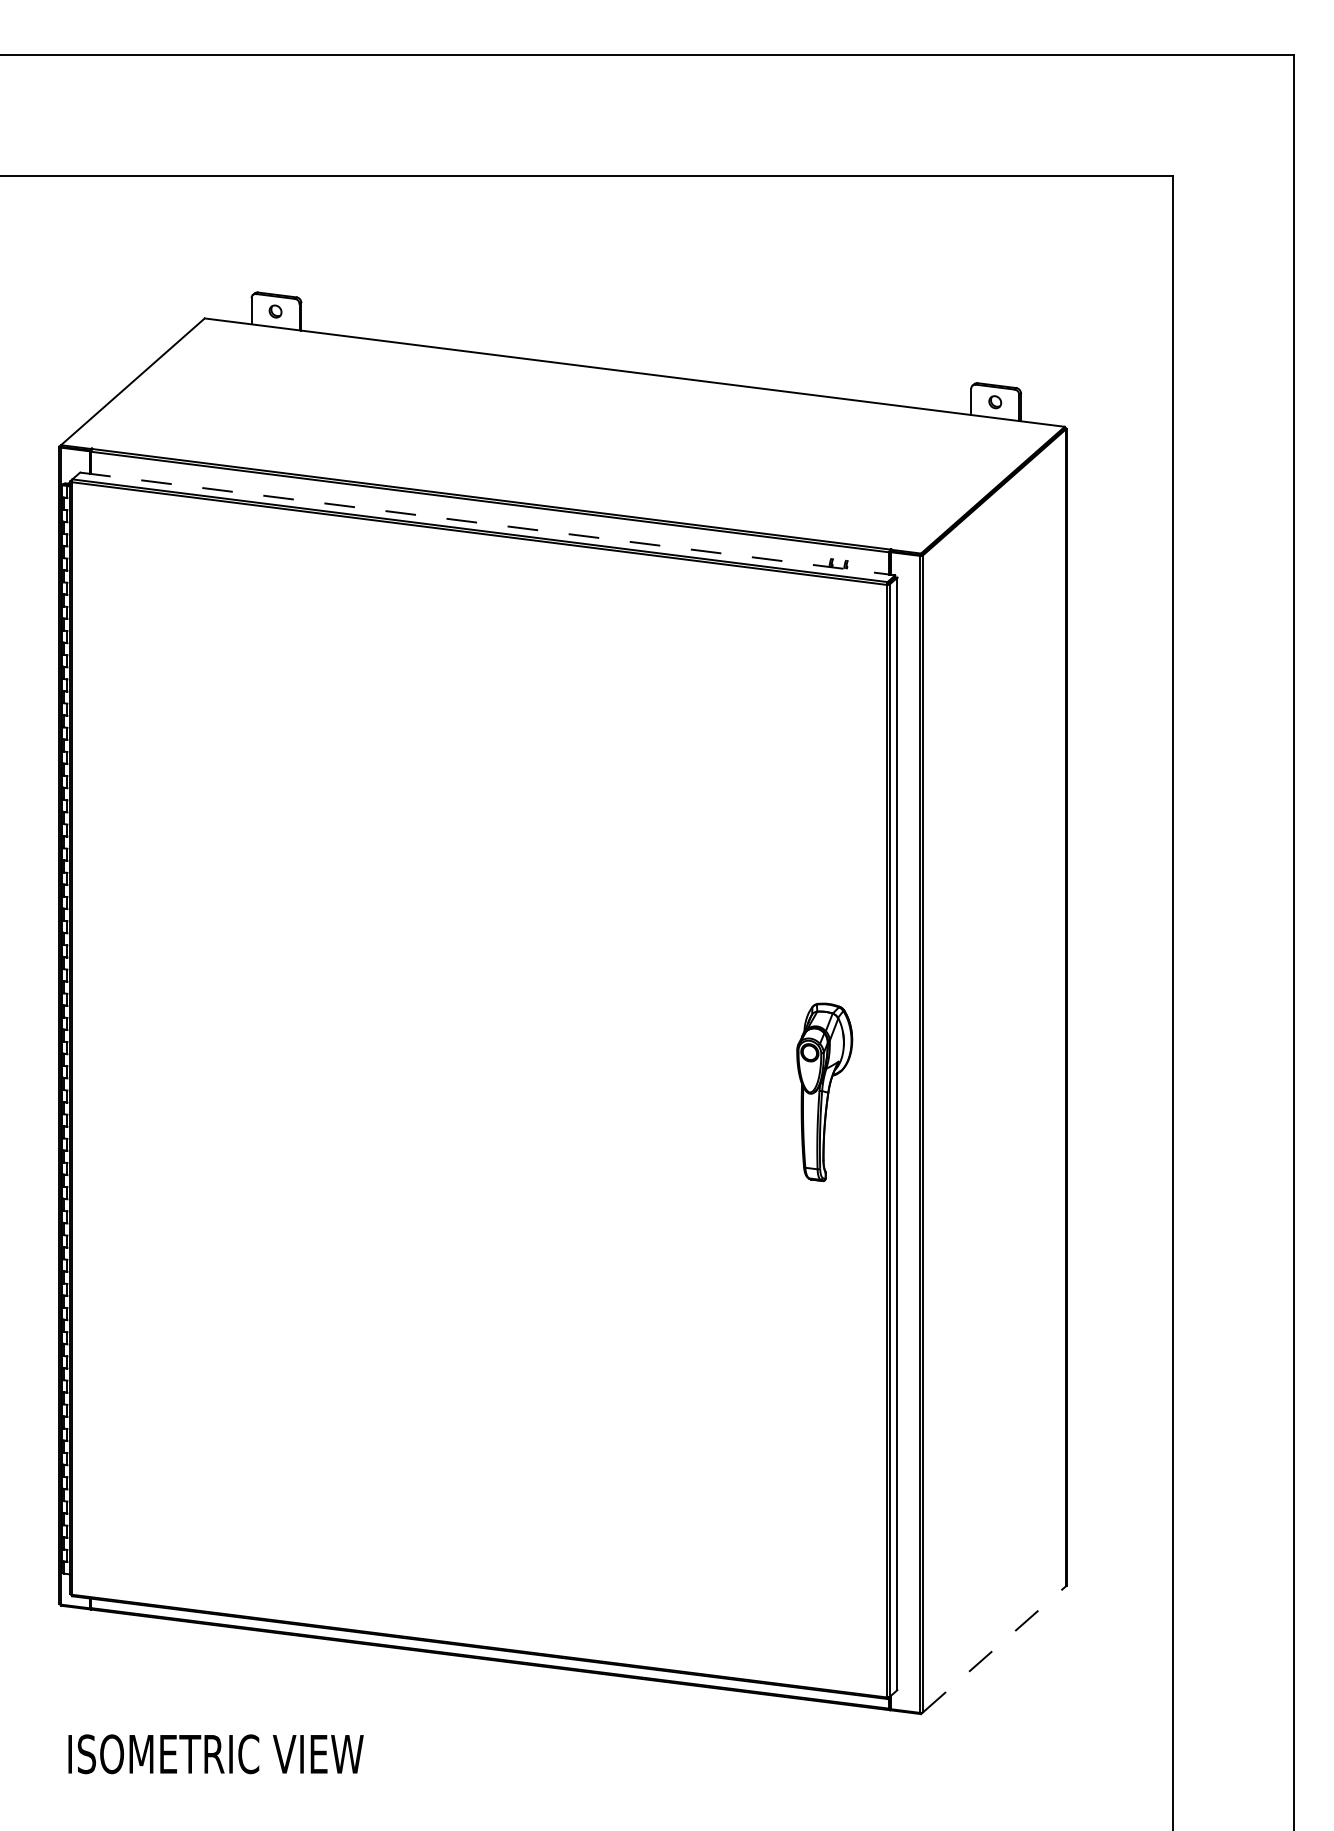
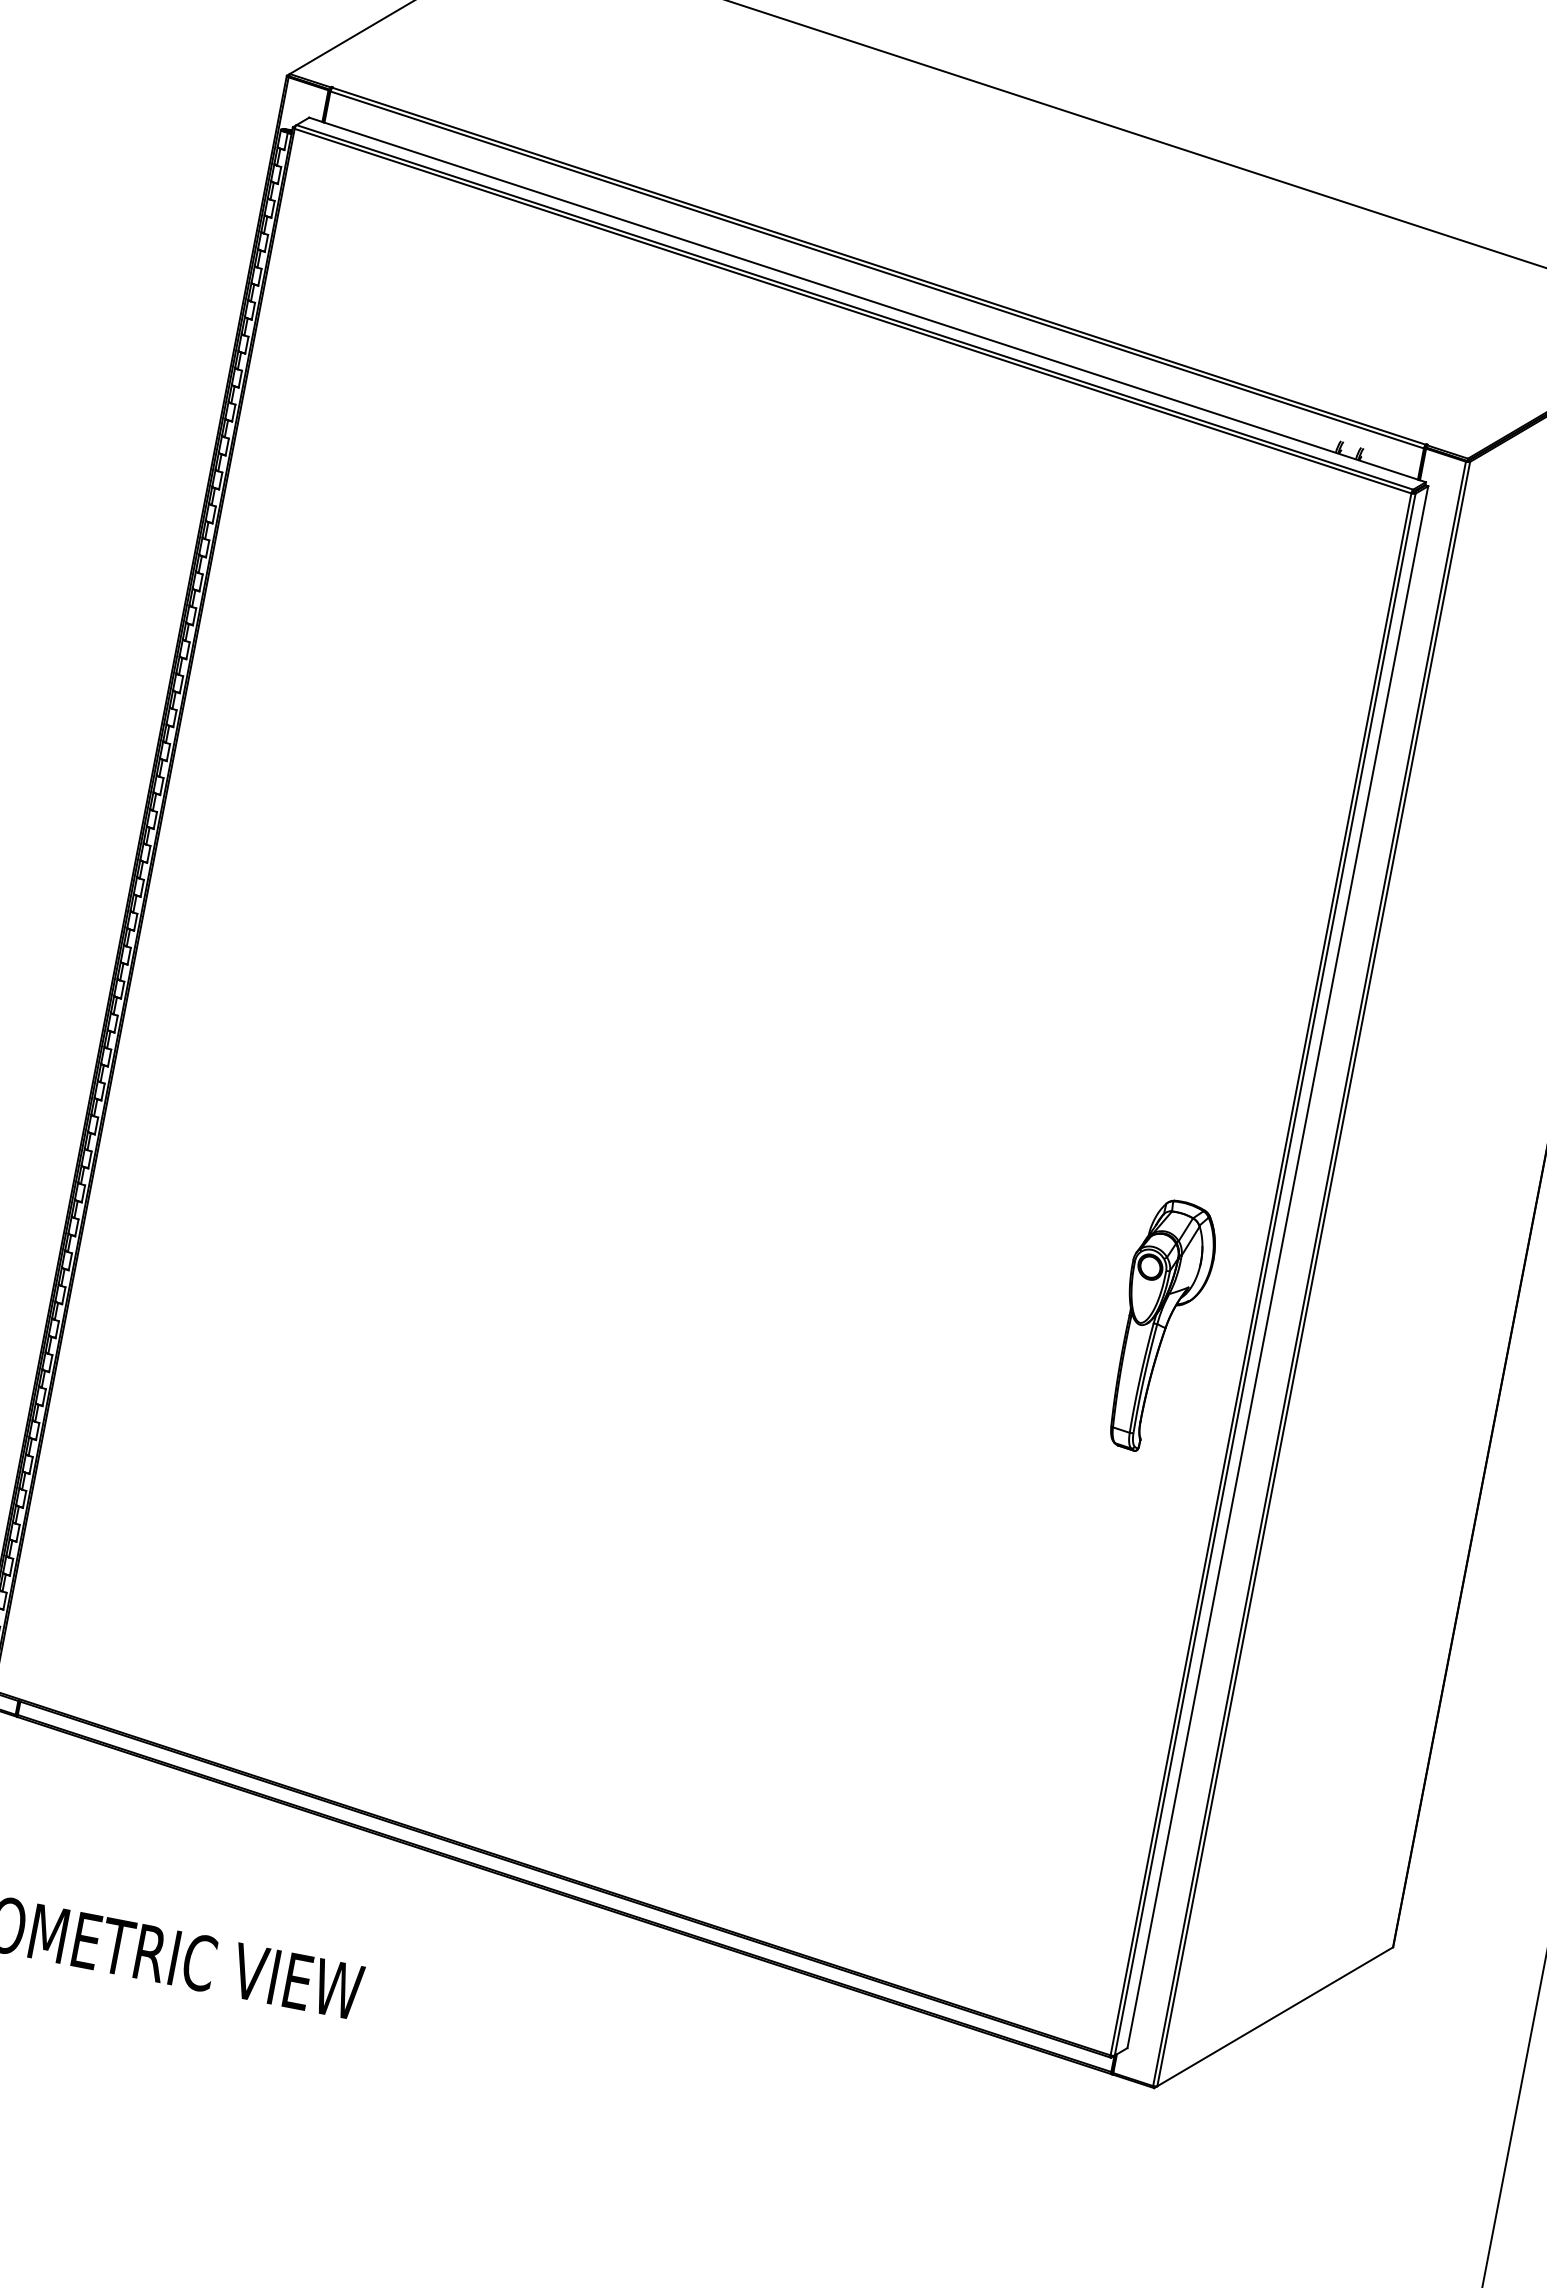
line: (487, 523) -> (867, 299), dashed -> solid
part: (824, 1091) -> (1160, 1325), moved
line: (994, 1649) -> (1274, 2017), dashed -> solid

